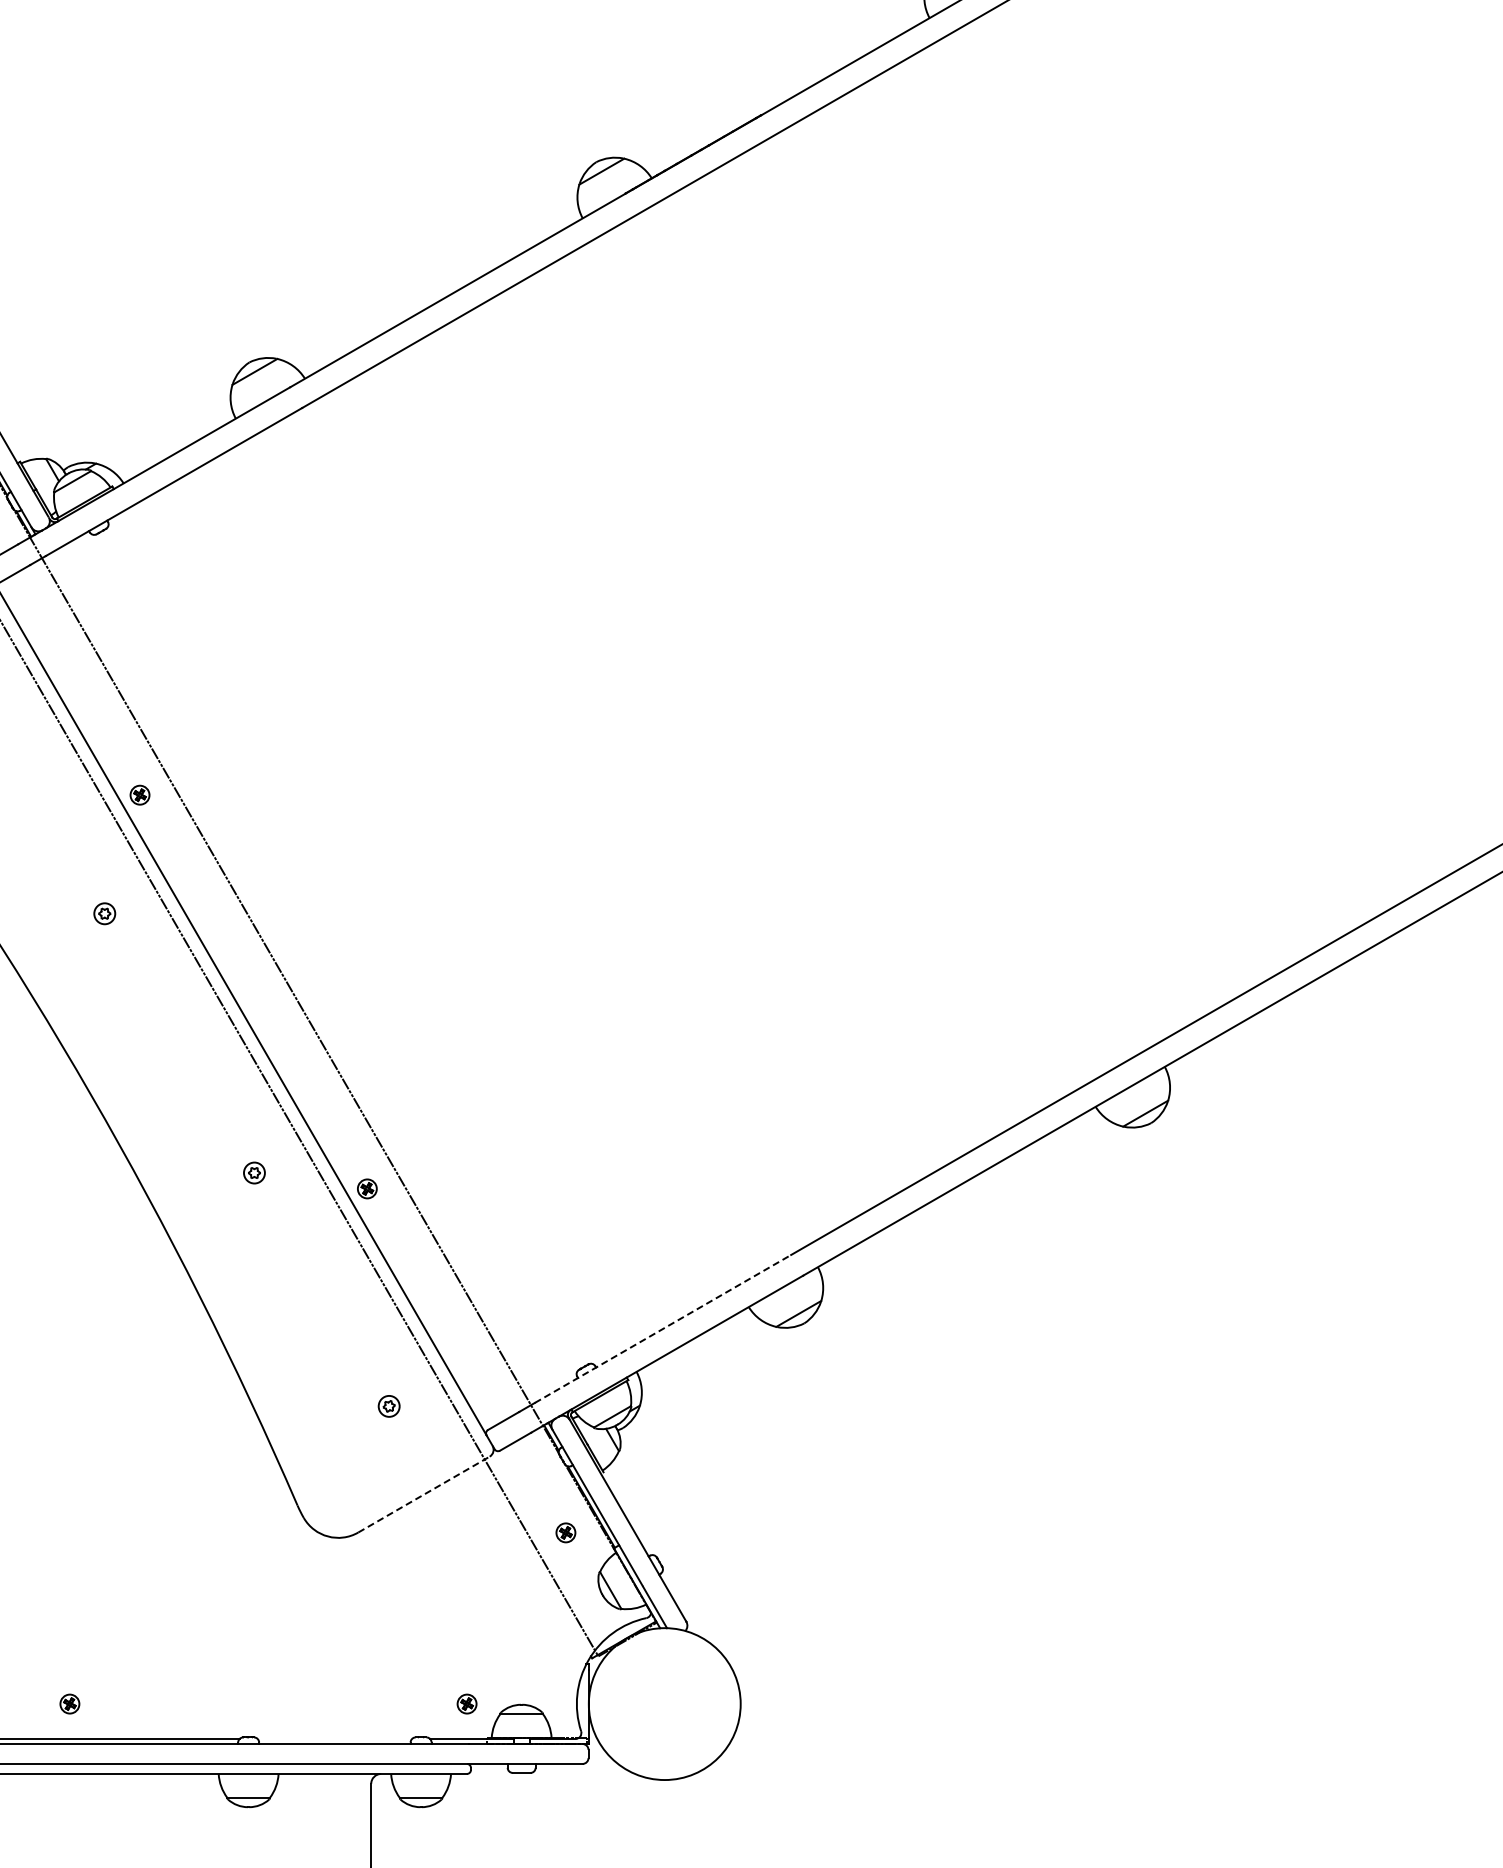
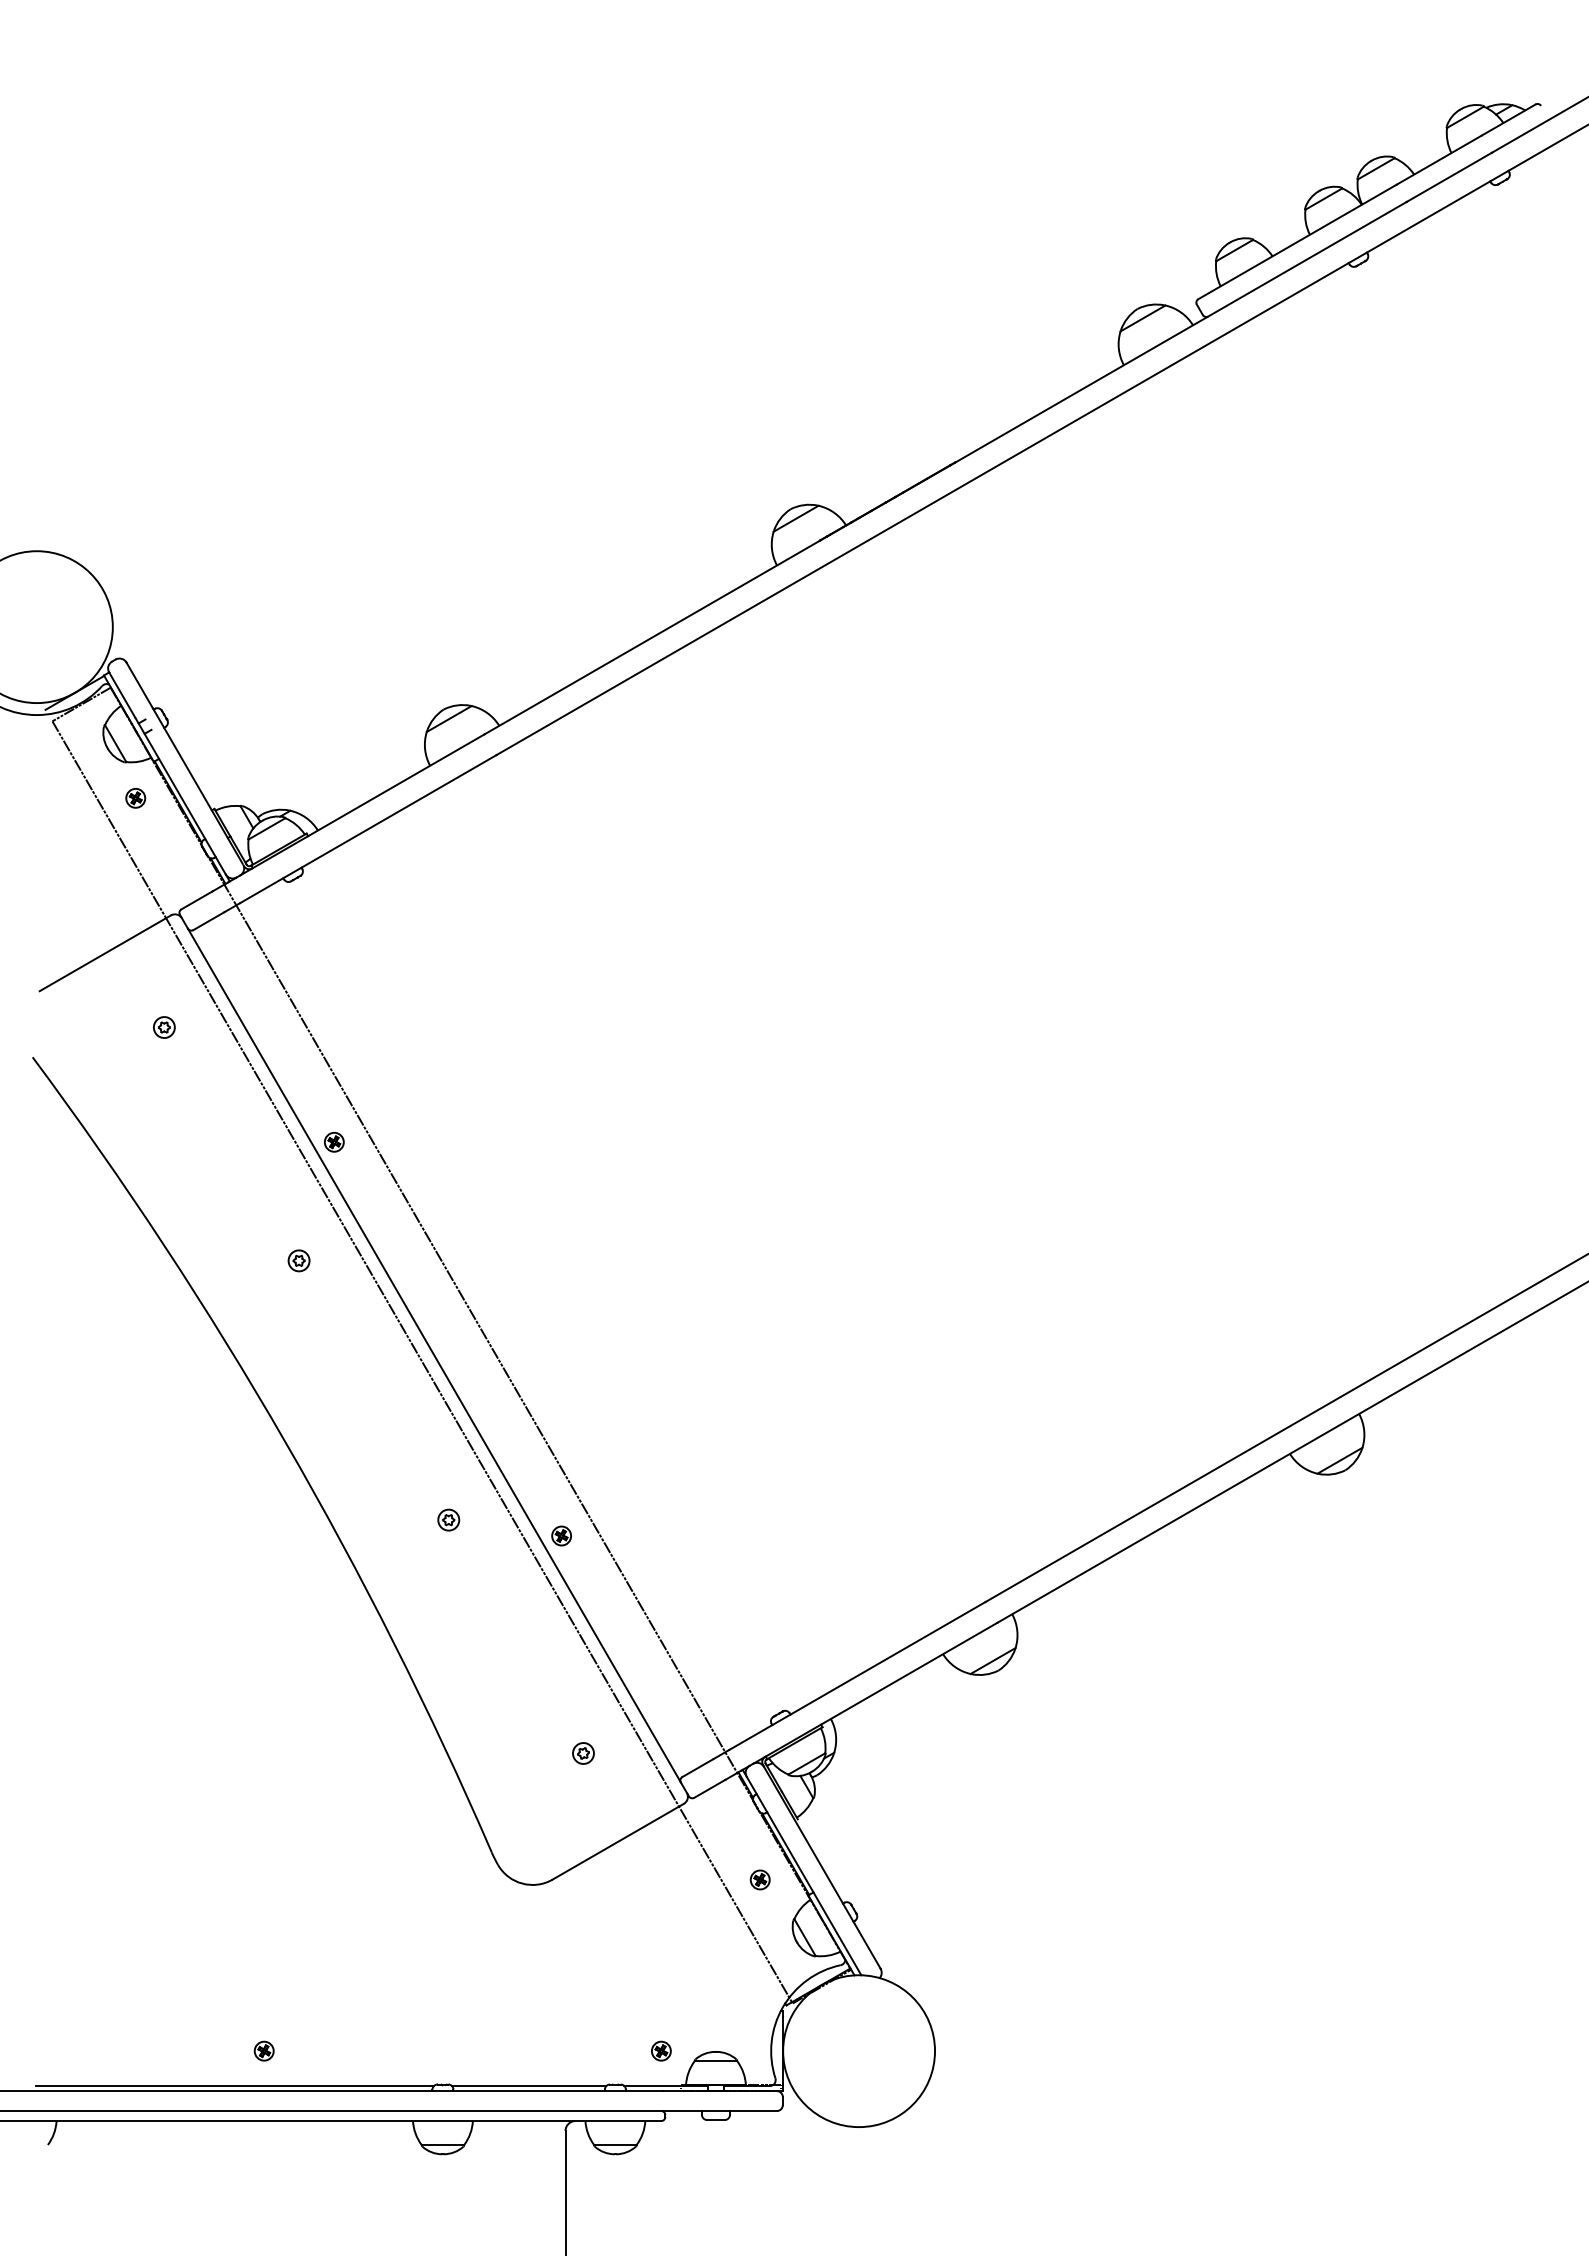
line: (663, 1329) -> (857, 1676), dashed -> solid
line: (424, 1494) -> (618, 1841), dashed -> solid
line: (335, 1739) -> (529, 2086), added

